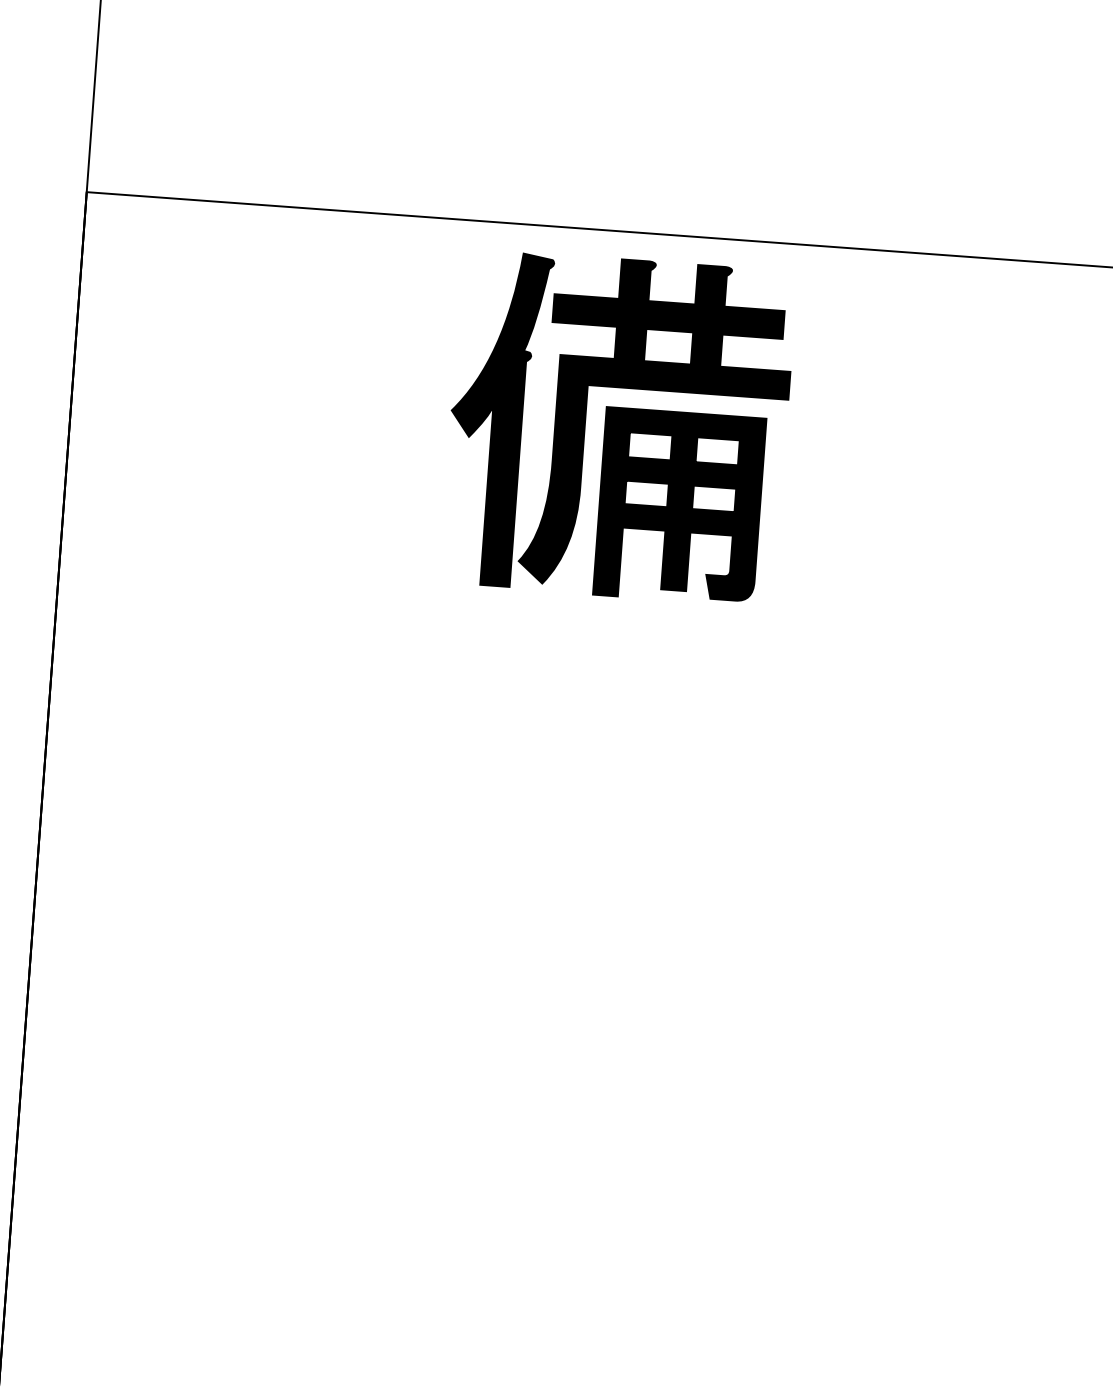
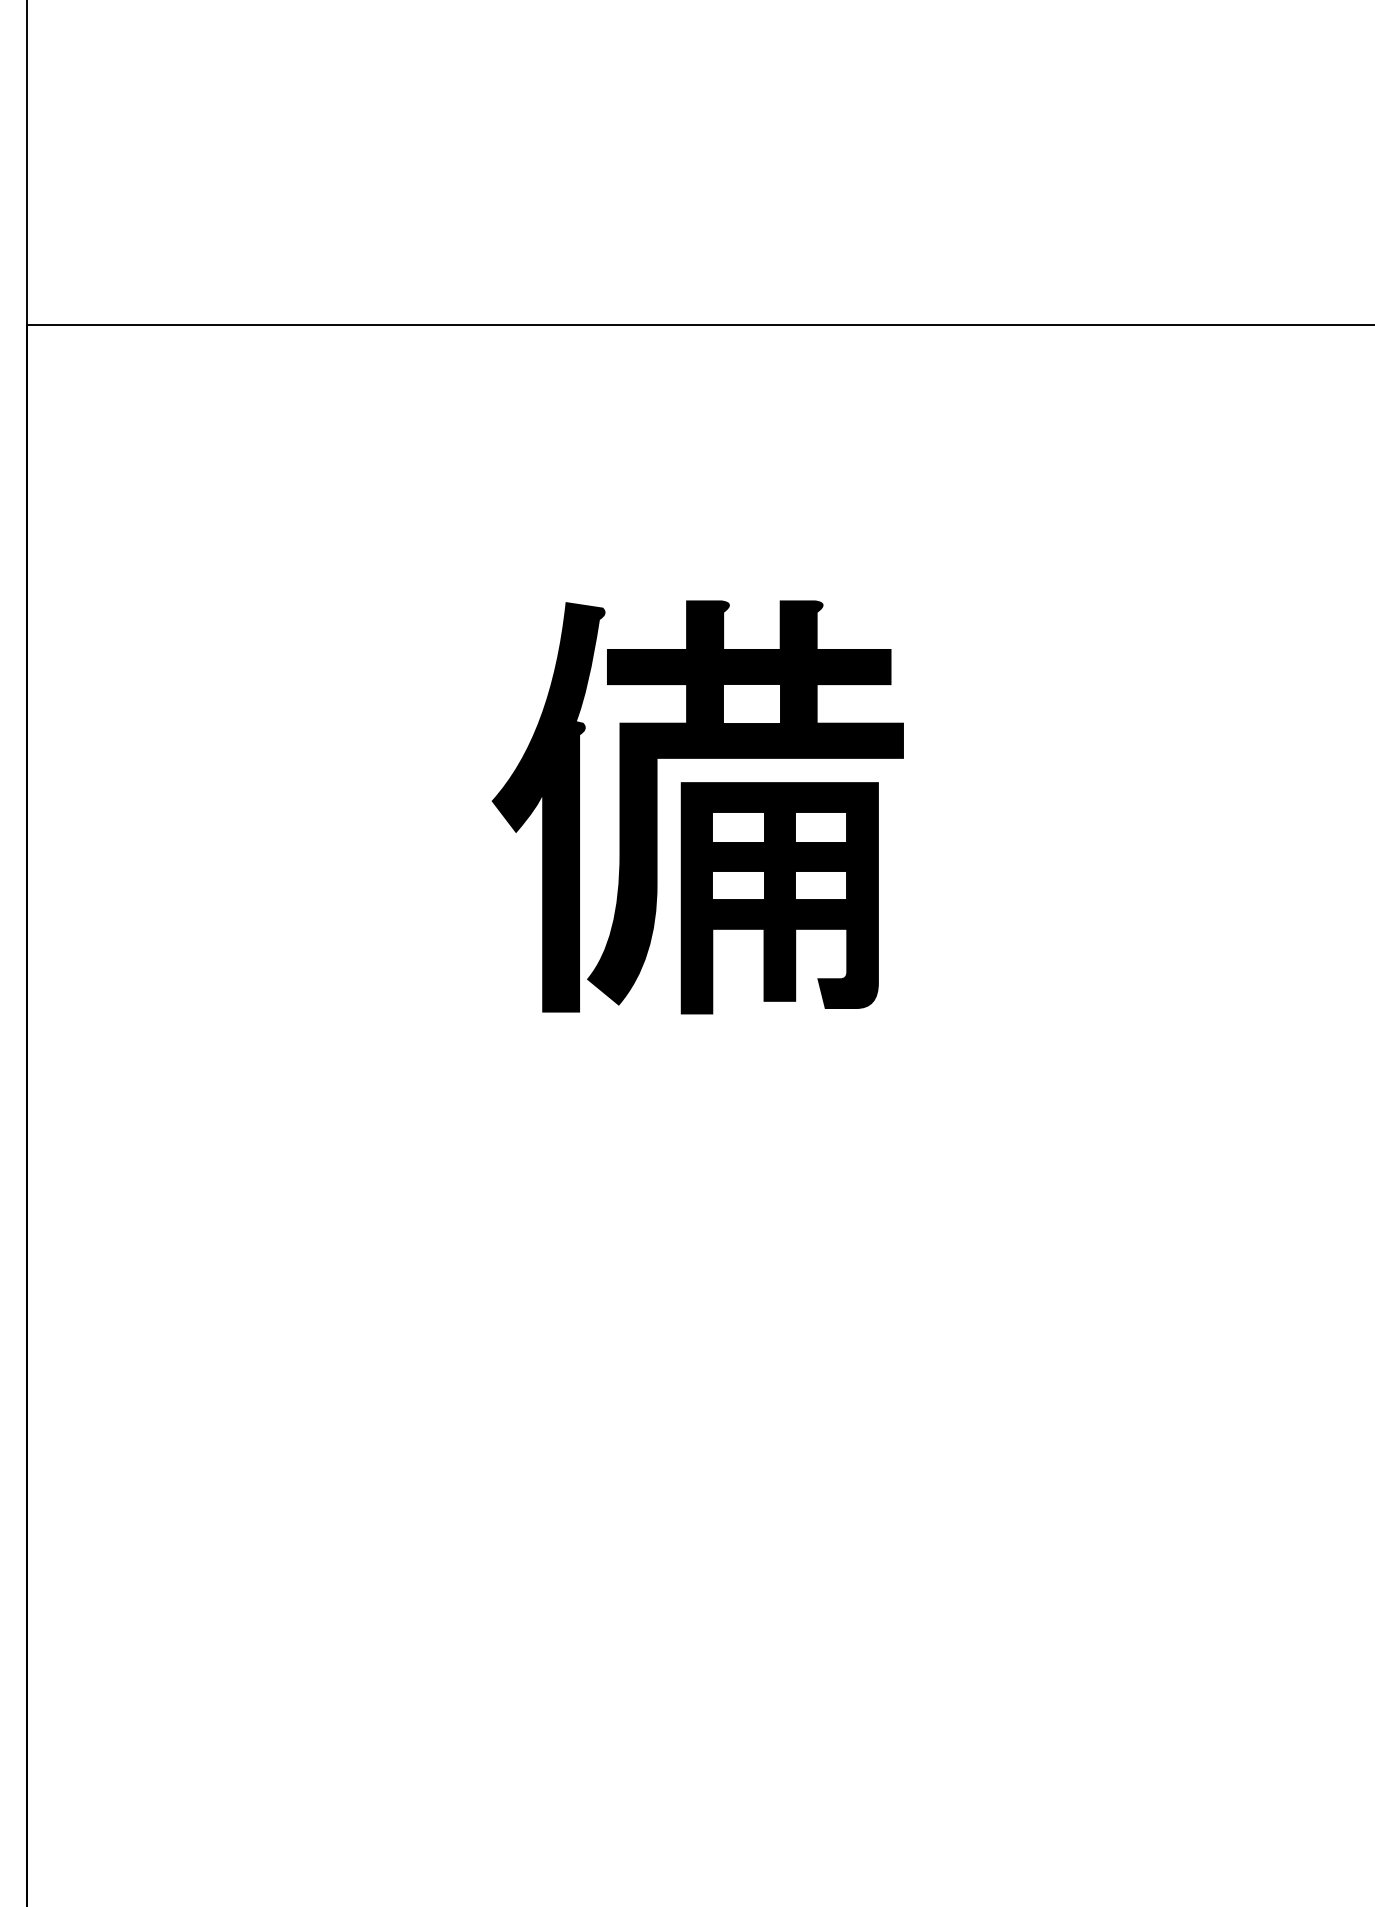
part: (618, 427) -> (697, 807), moved

